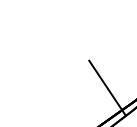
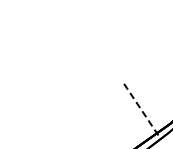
line: (107, 88) -> (142, 111), solid -> dashed

